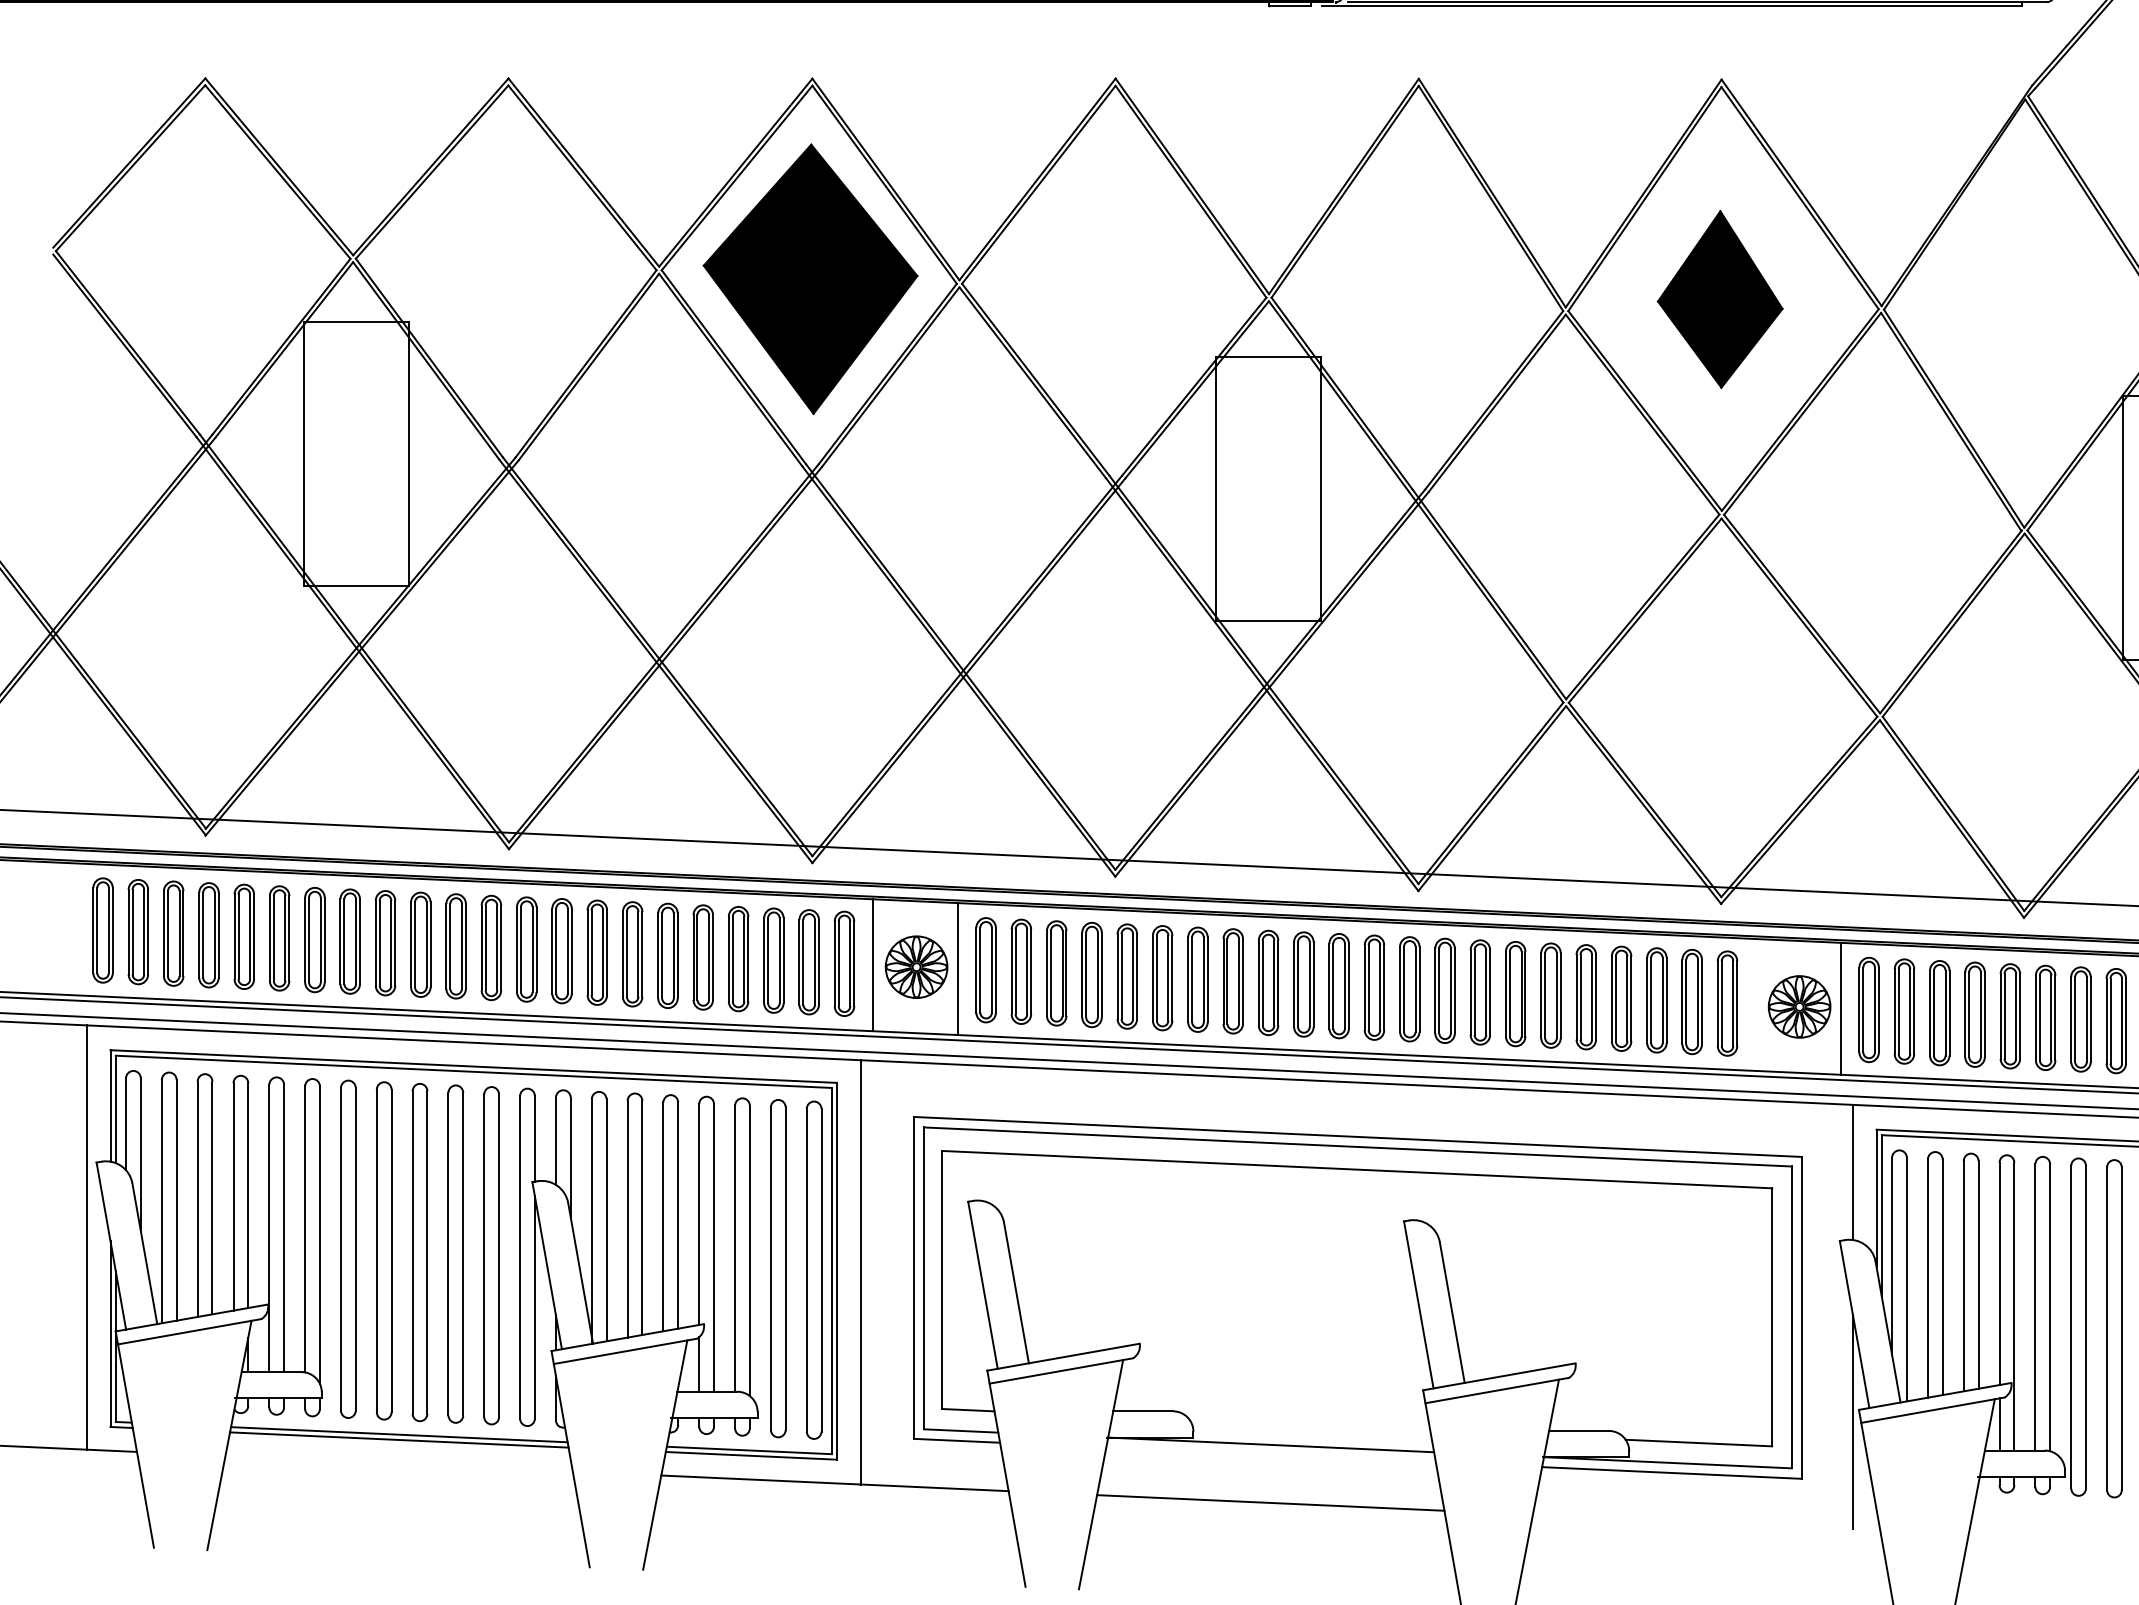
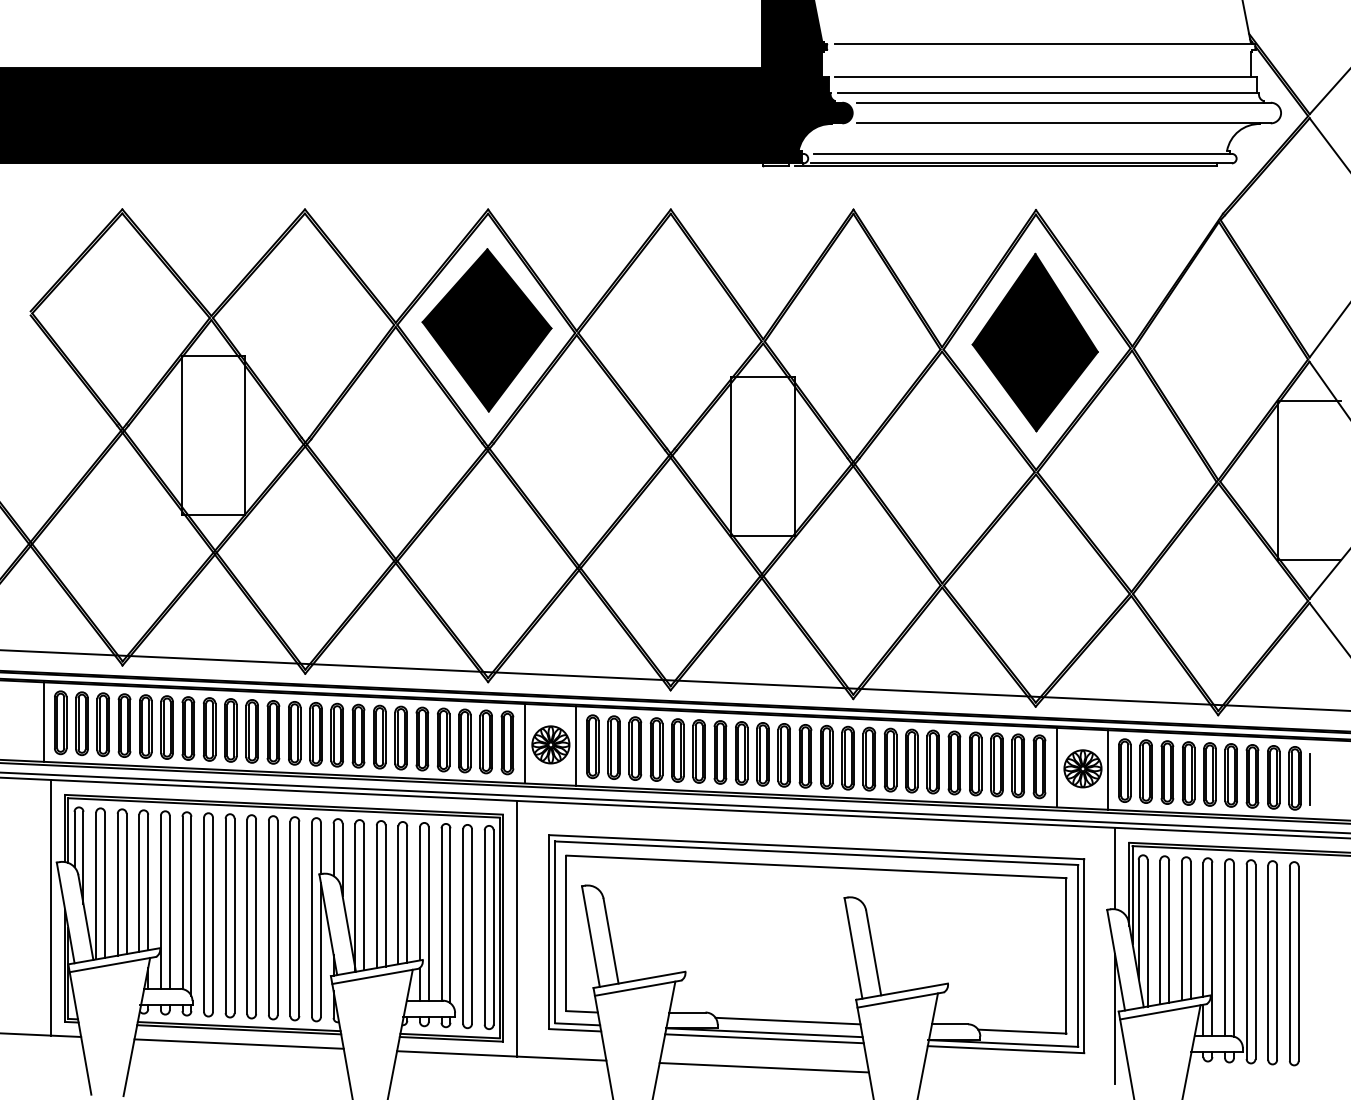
part: (1719, 299) -> (1034, 342), size x1.67
line: (74, 928) -> (43, 721), added
line: (1755, 1004) -> (1056, 767), added
line: (1309, 1424) -> (787, 1020), added
line: (1271, 1454) -> (764, 1038), added
line: (398, 1462) -> (238, 1043), added

